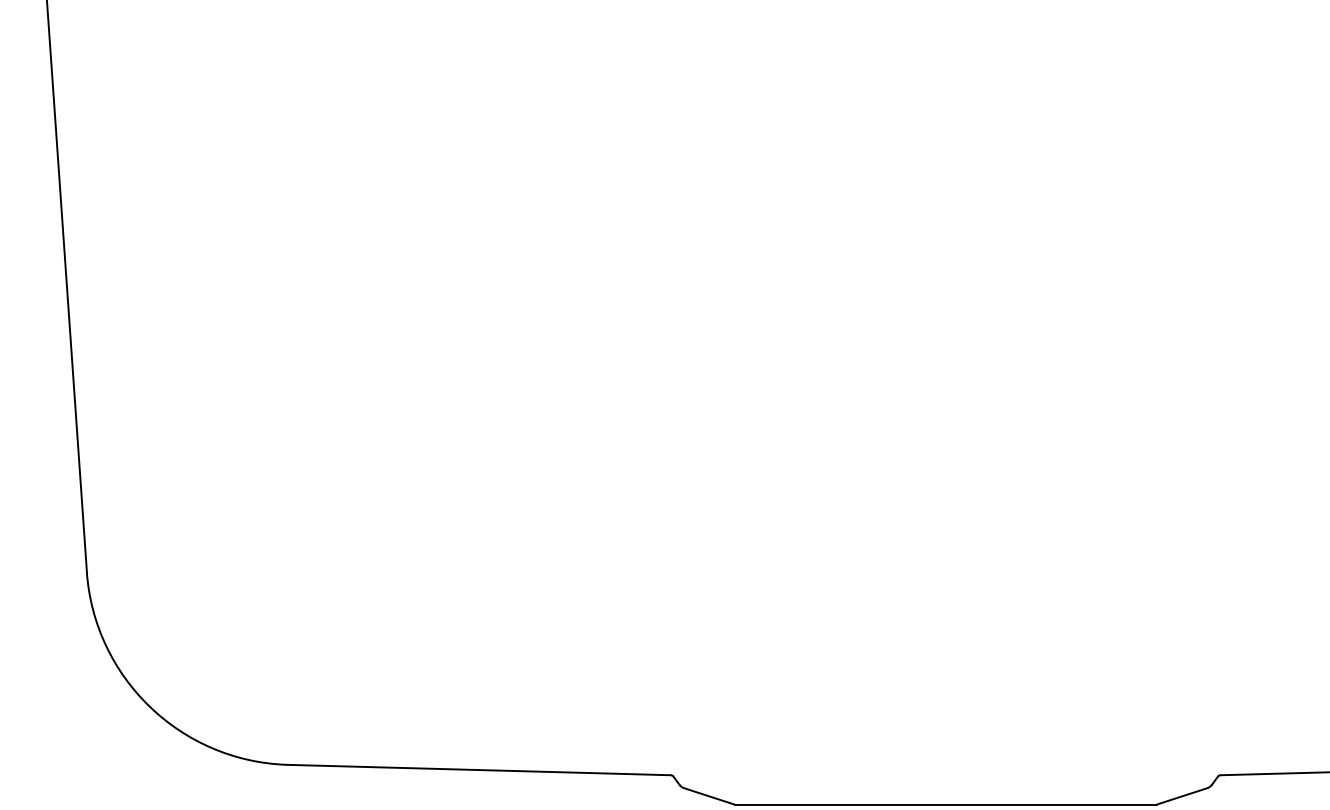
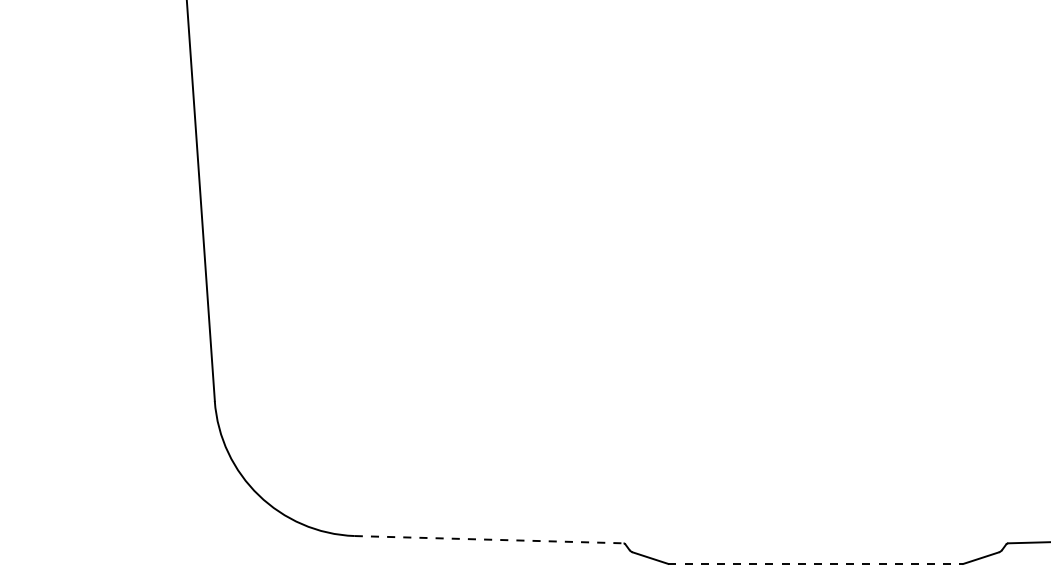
line: (479, 769) -> (489, 539), solid -> dashed
line: (945, 804) -> (815, 563), solid -> dashed

